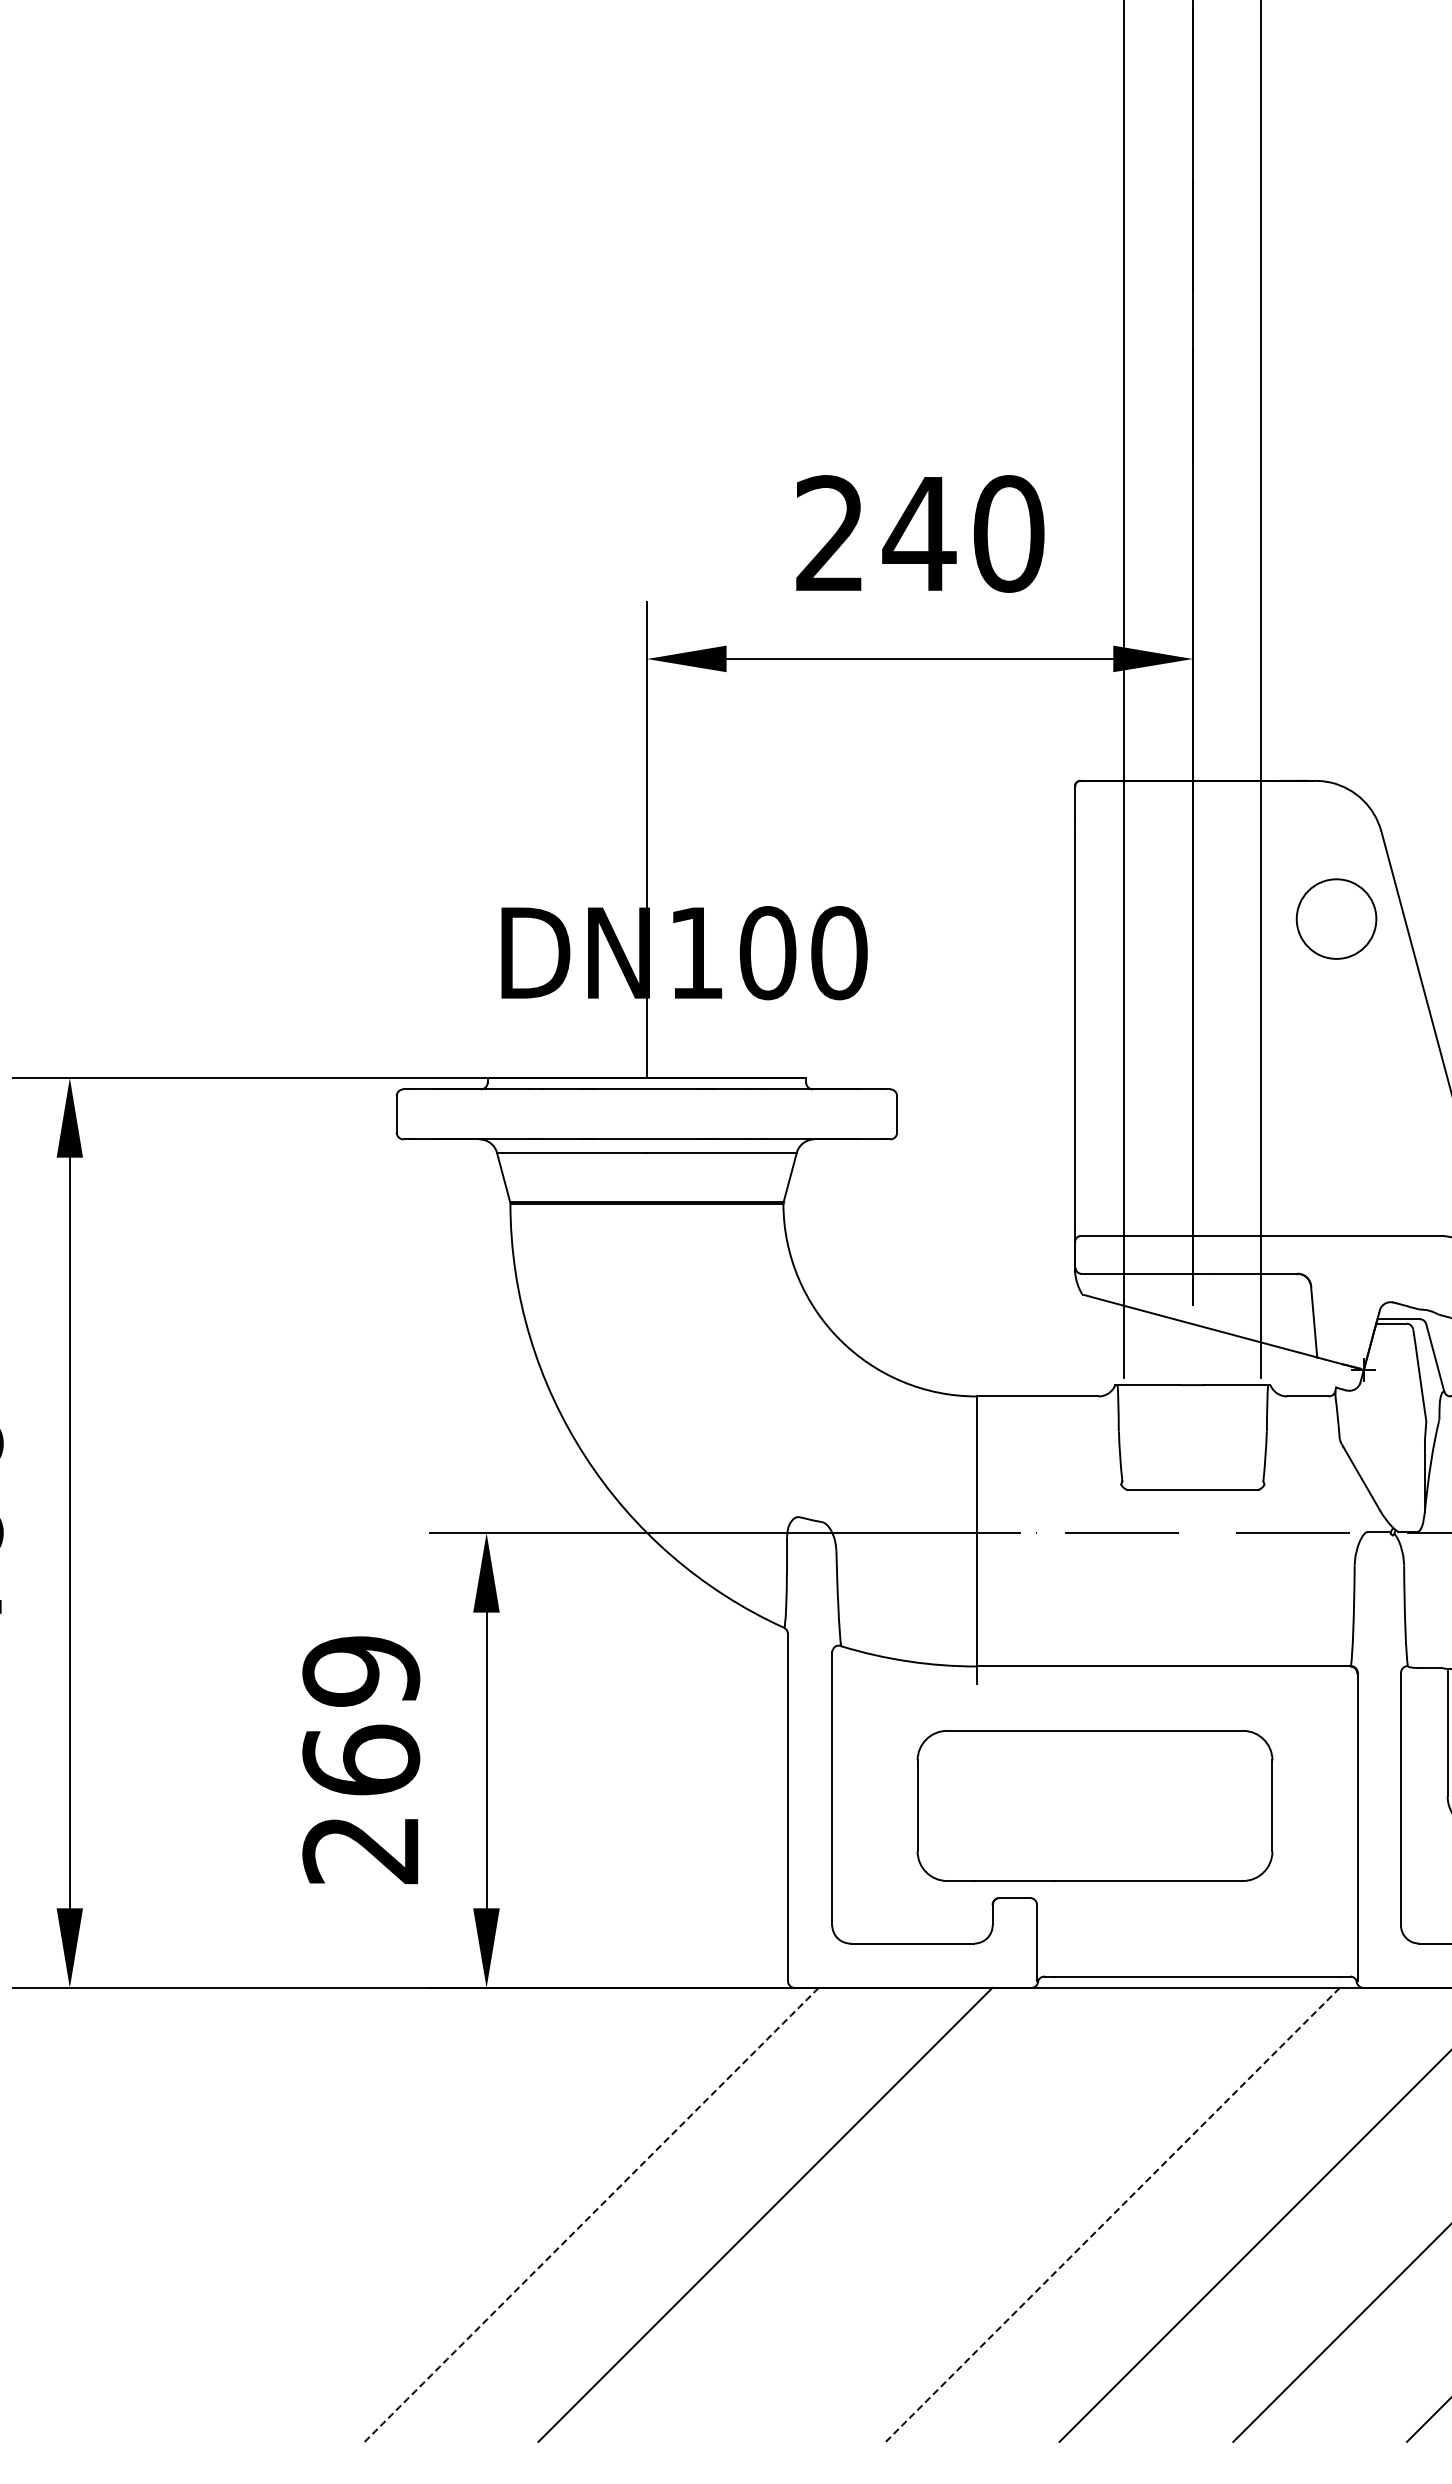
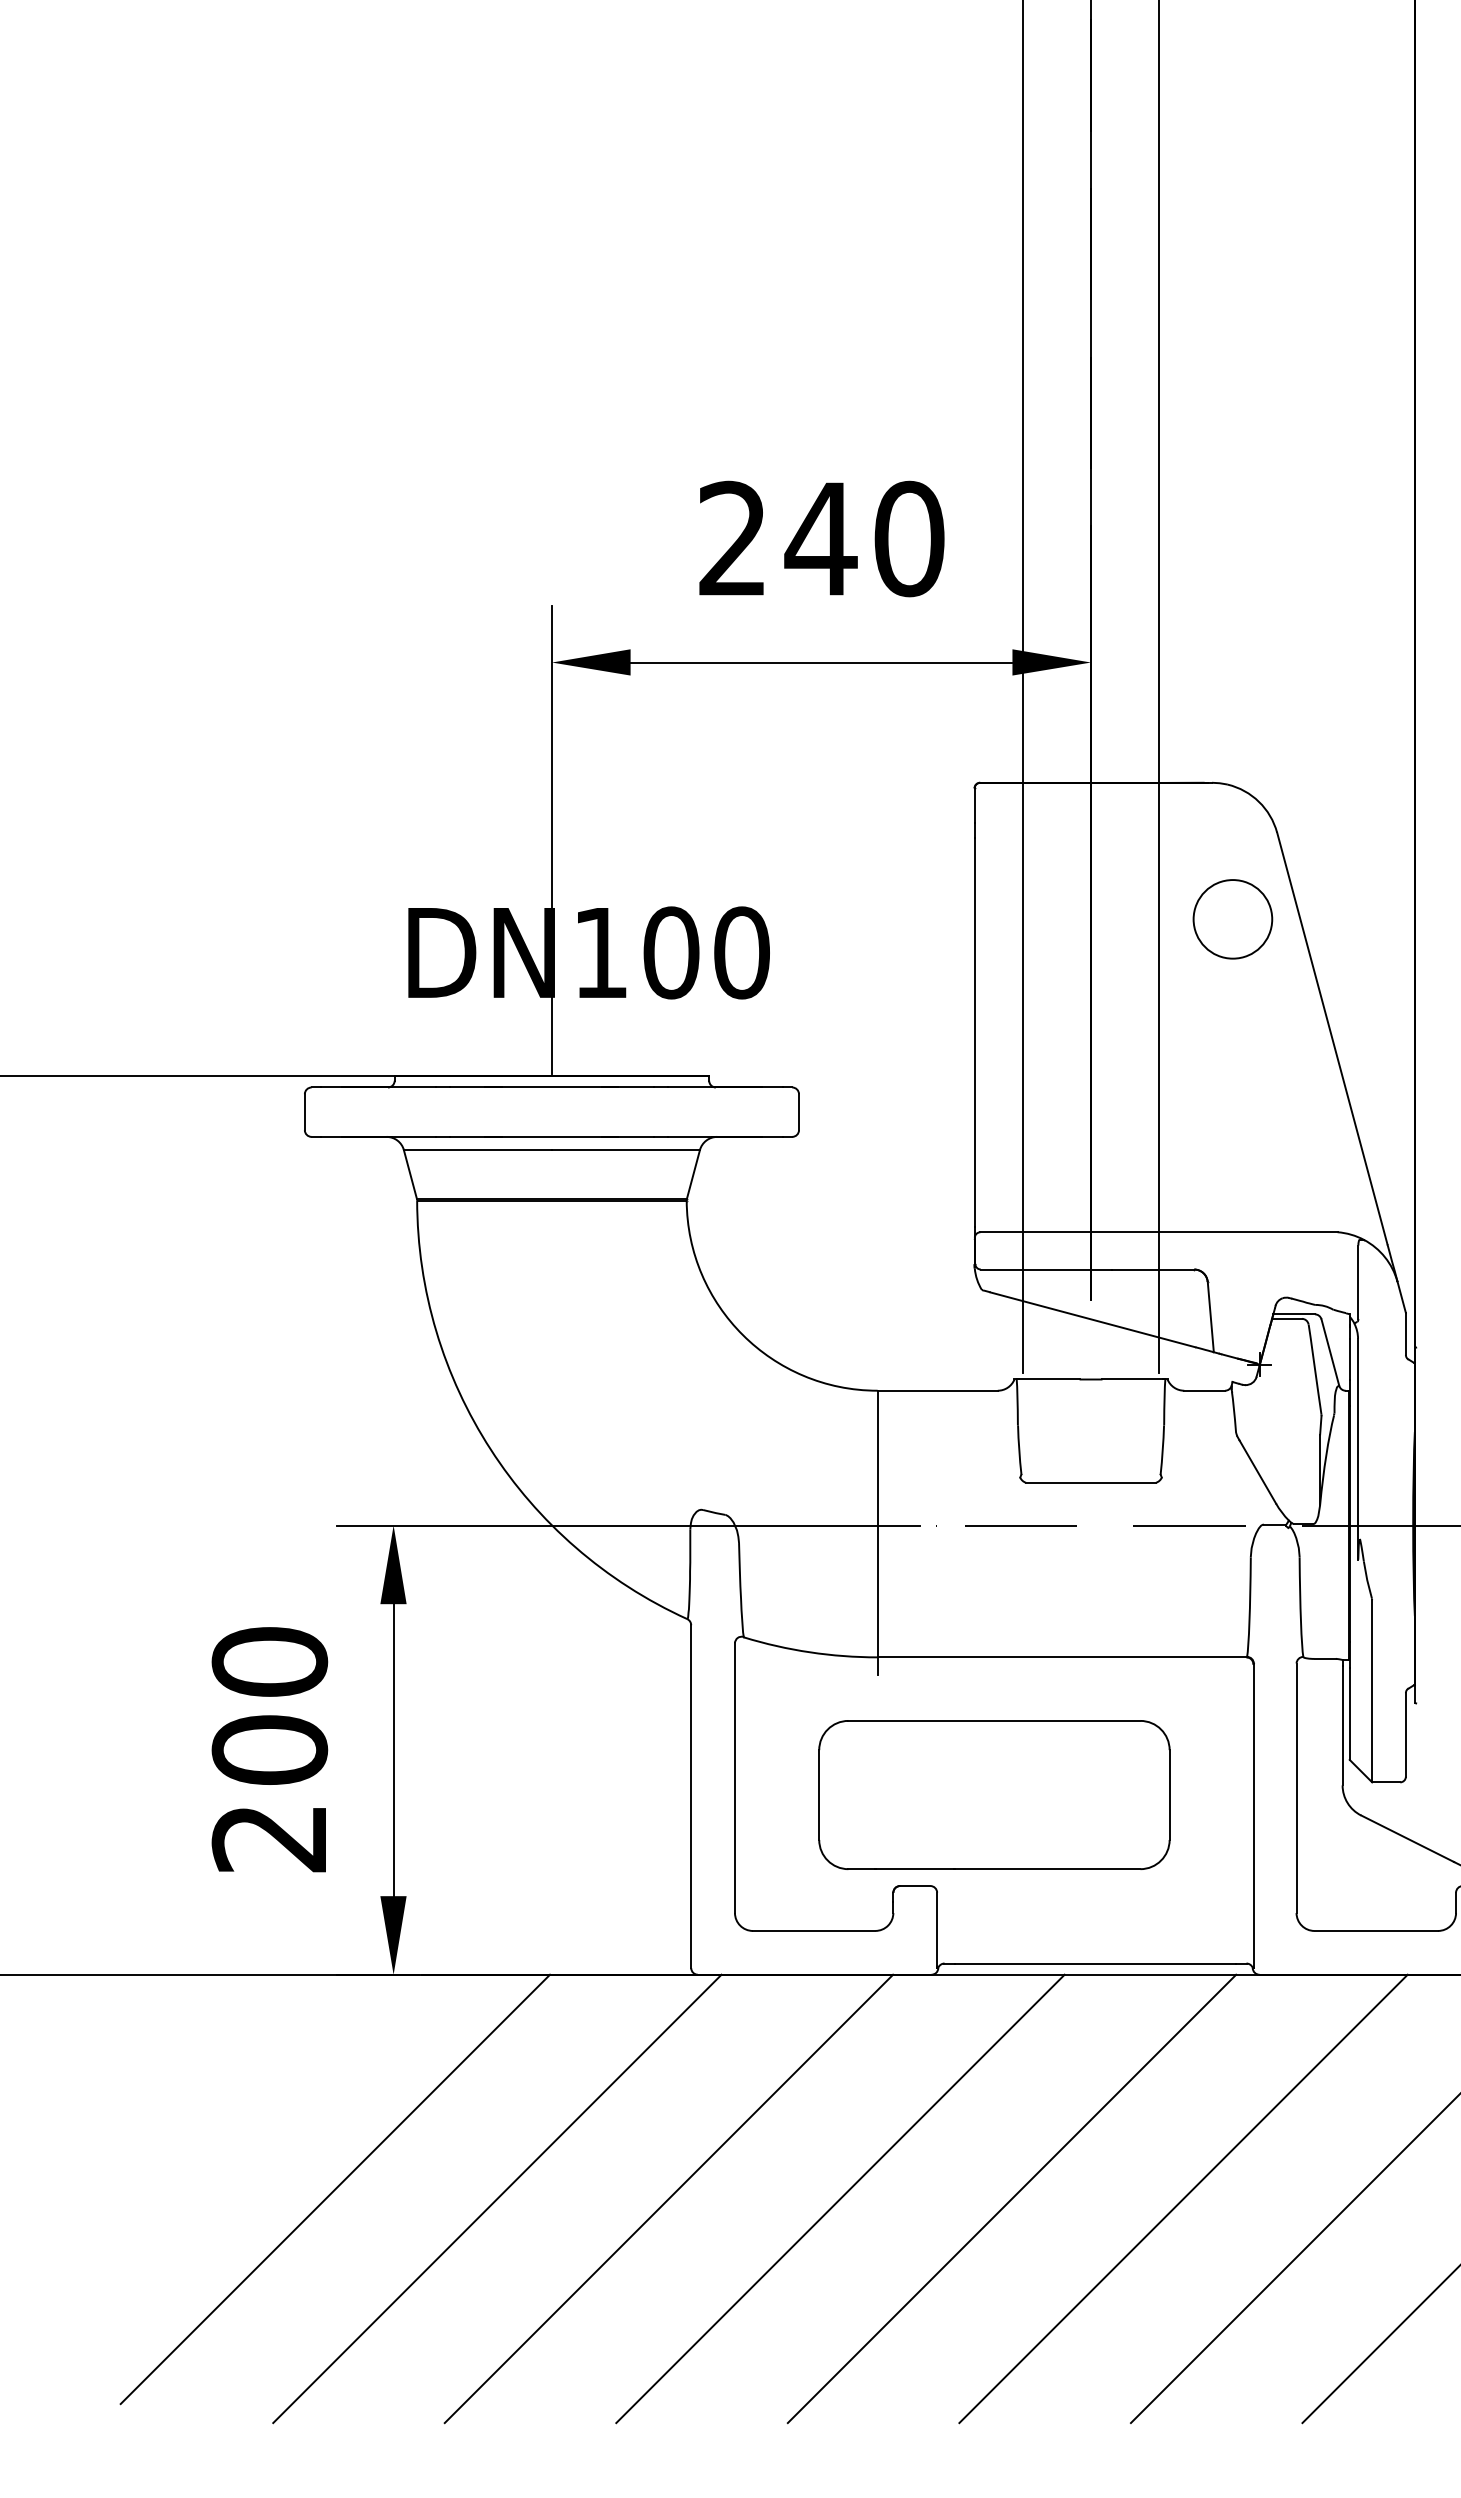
text: (360, 1715) -> (269, 1705), 269 -> 200
line: (427, 2205) -> (335, 2189), added
line: (591, 2214) -> (497, 2198), dashed -> solid
line: (939, 2214) -> (840, 2198), added
line: (1113, 2214) -> (1012, 2198), dashed -> solid

